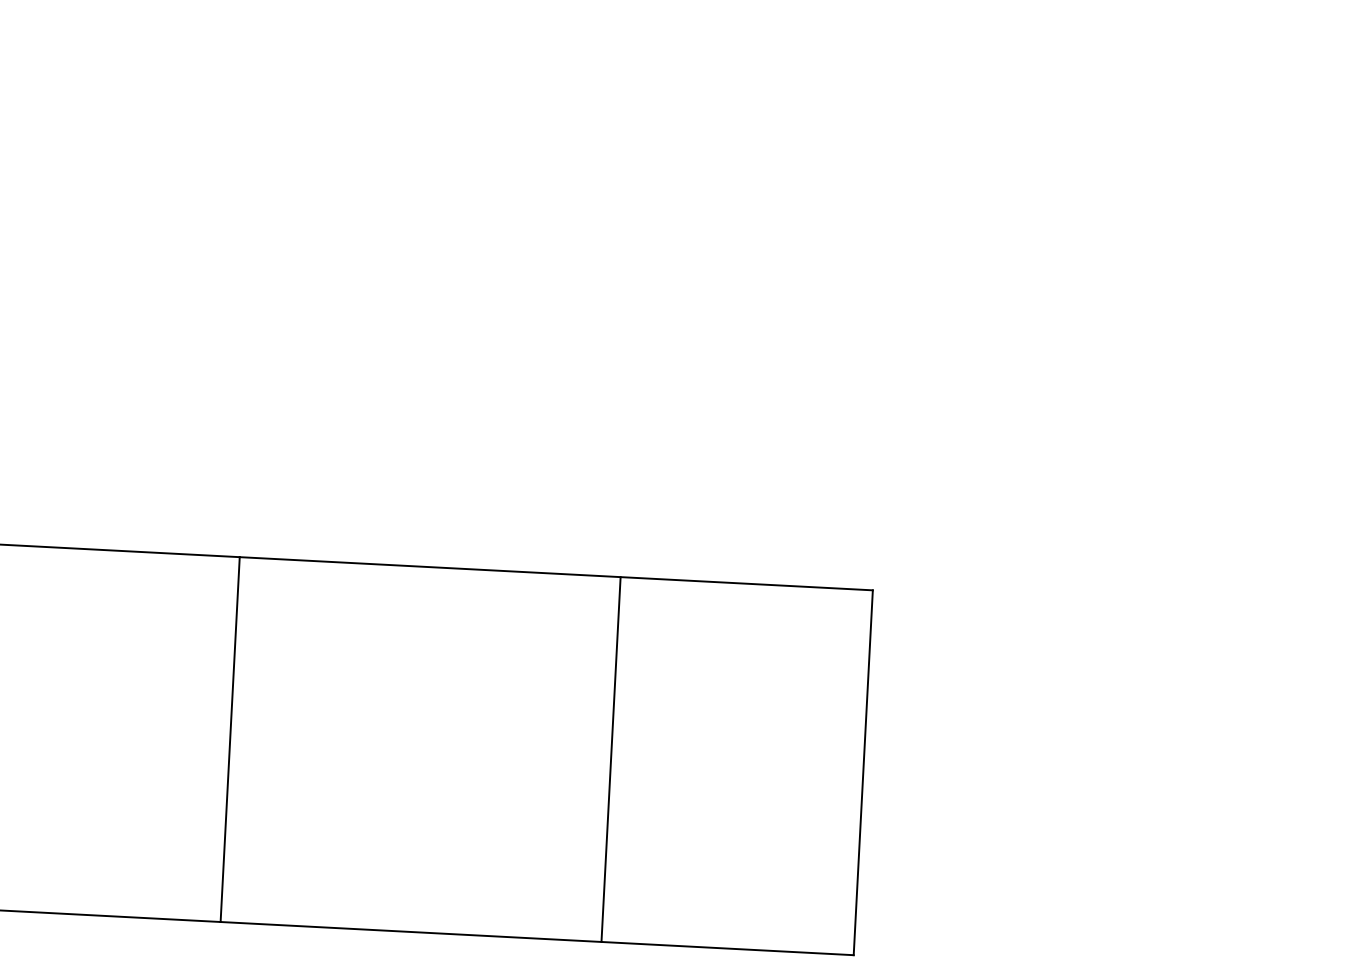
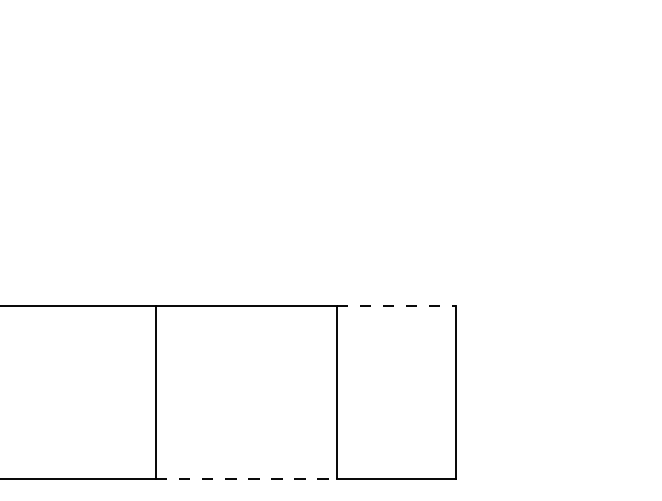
line: (747, 582) -> (396, 305), solid -> dashed
line: (411, 932) -> (246, 479), solid -> dashed

